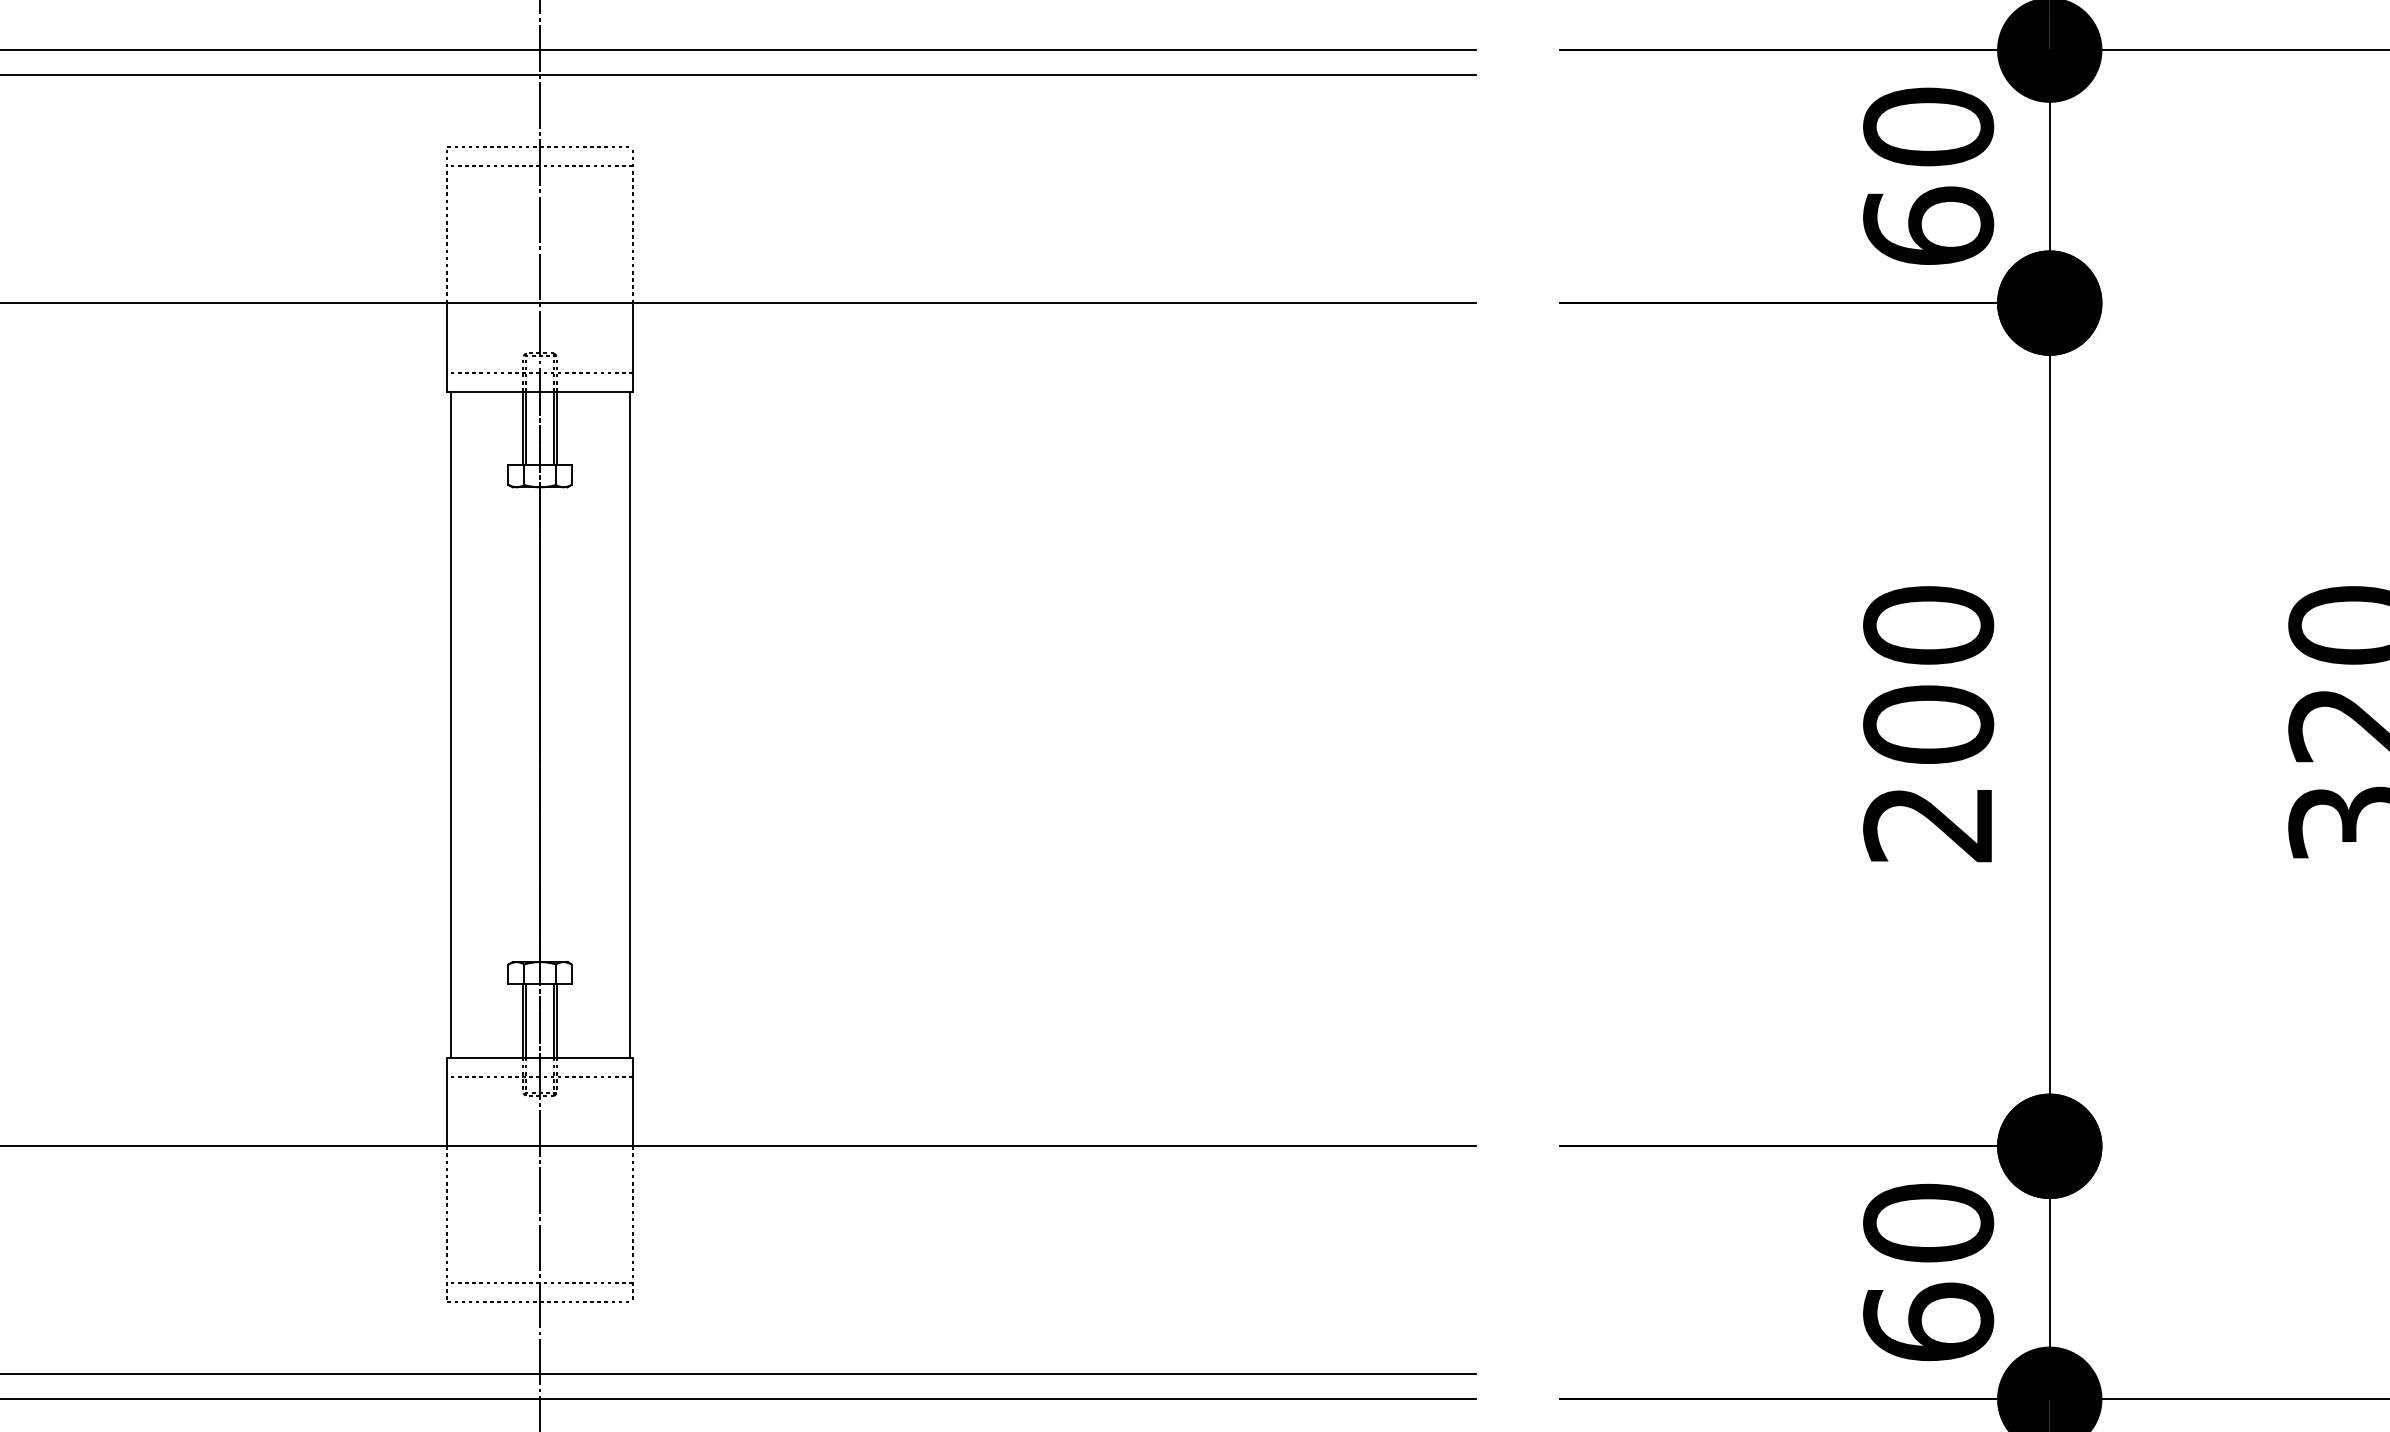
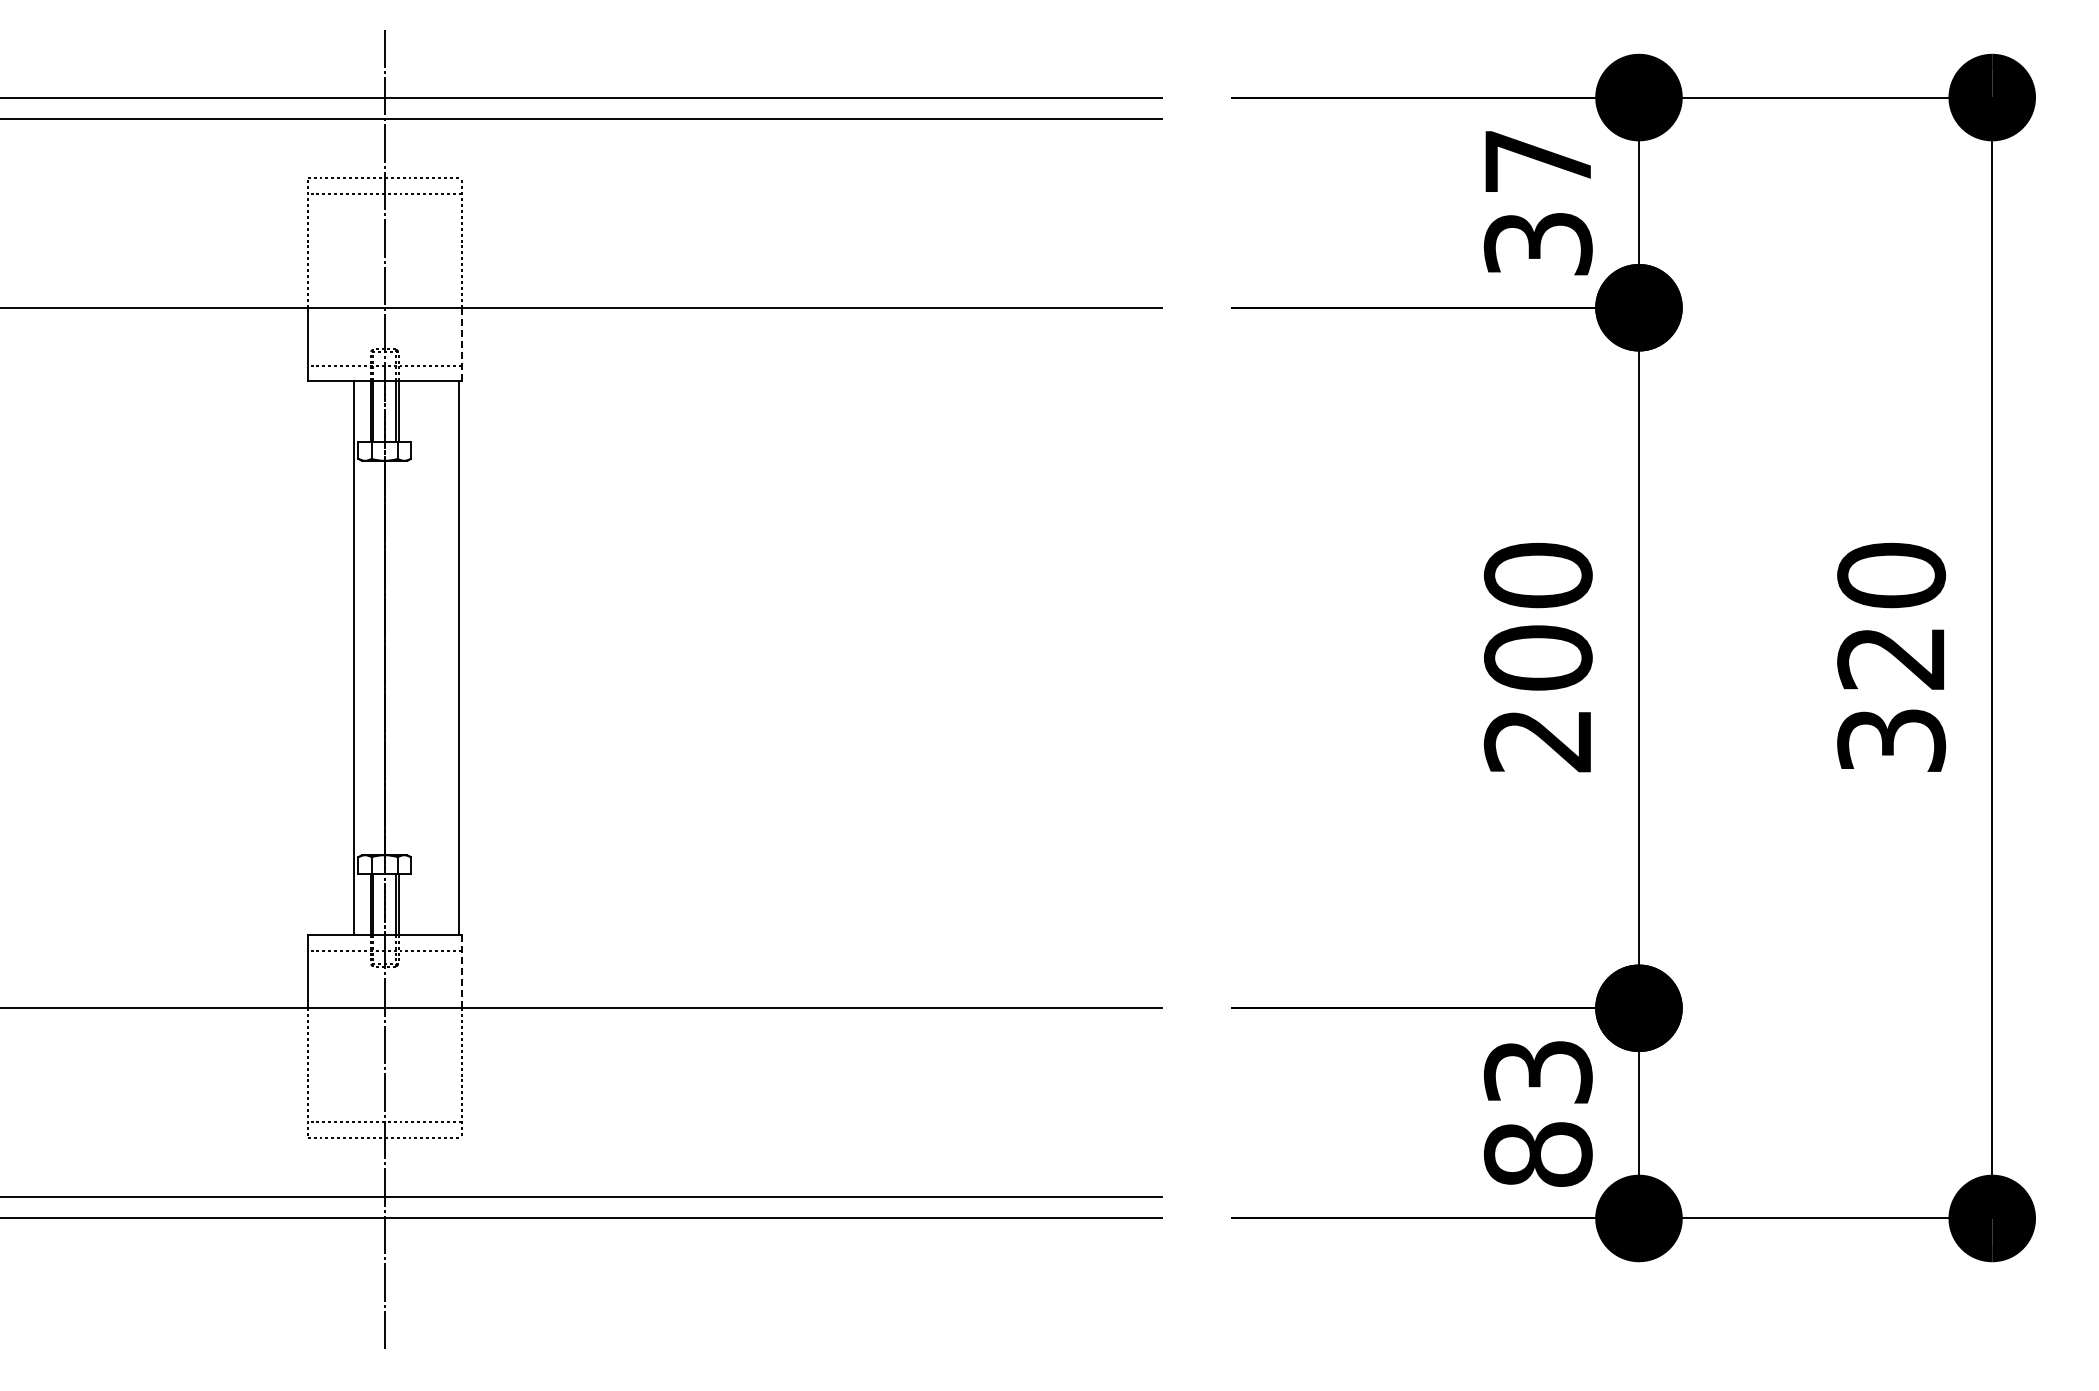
text: (1927, 175) -> (1537, 201), 60 -> 37
line: (632, 347) -> (461, 344), solid -> dashed
line: (450, 724) -> (354, 657), moved
line: (632, 1102) -> (461, 971), solid -> dashed
text: (1927, 1271) -> (1537, 1112), 60 -> 83

